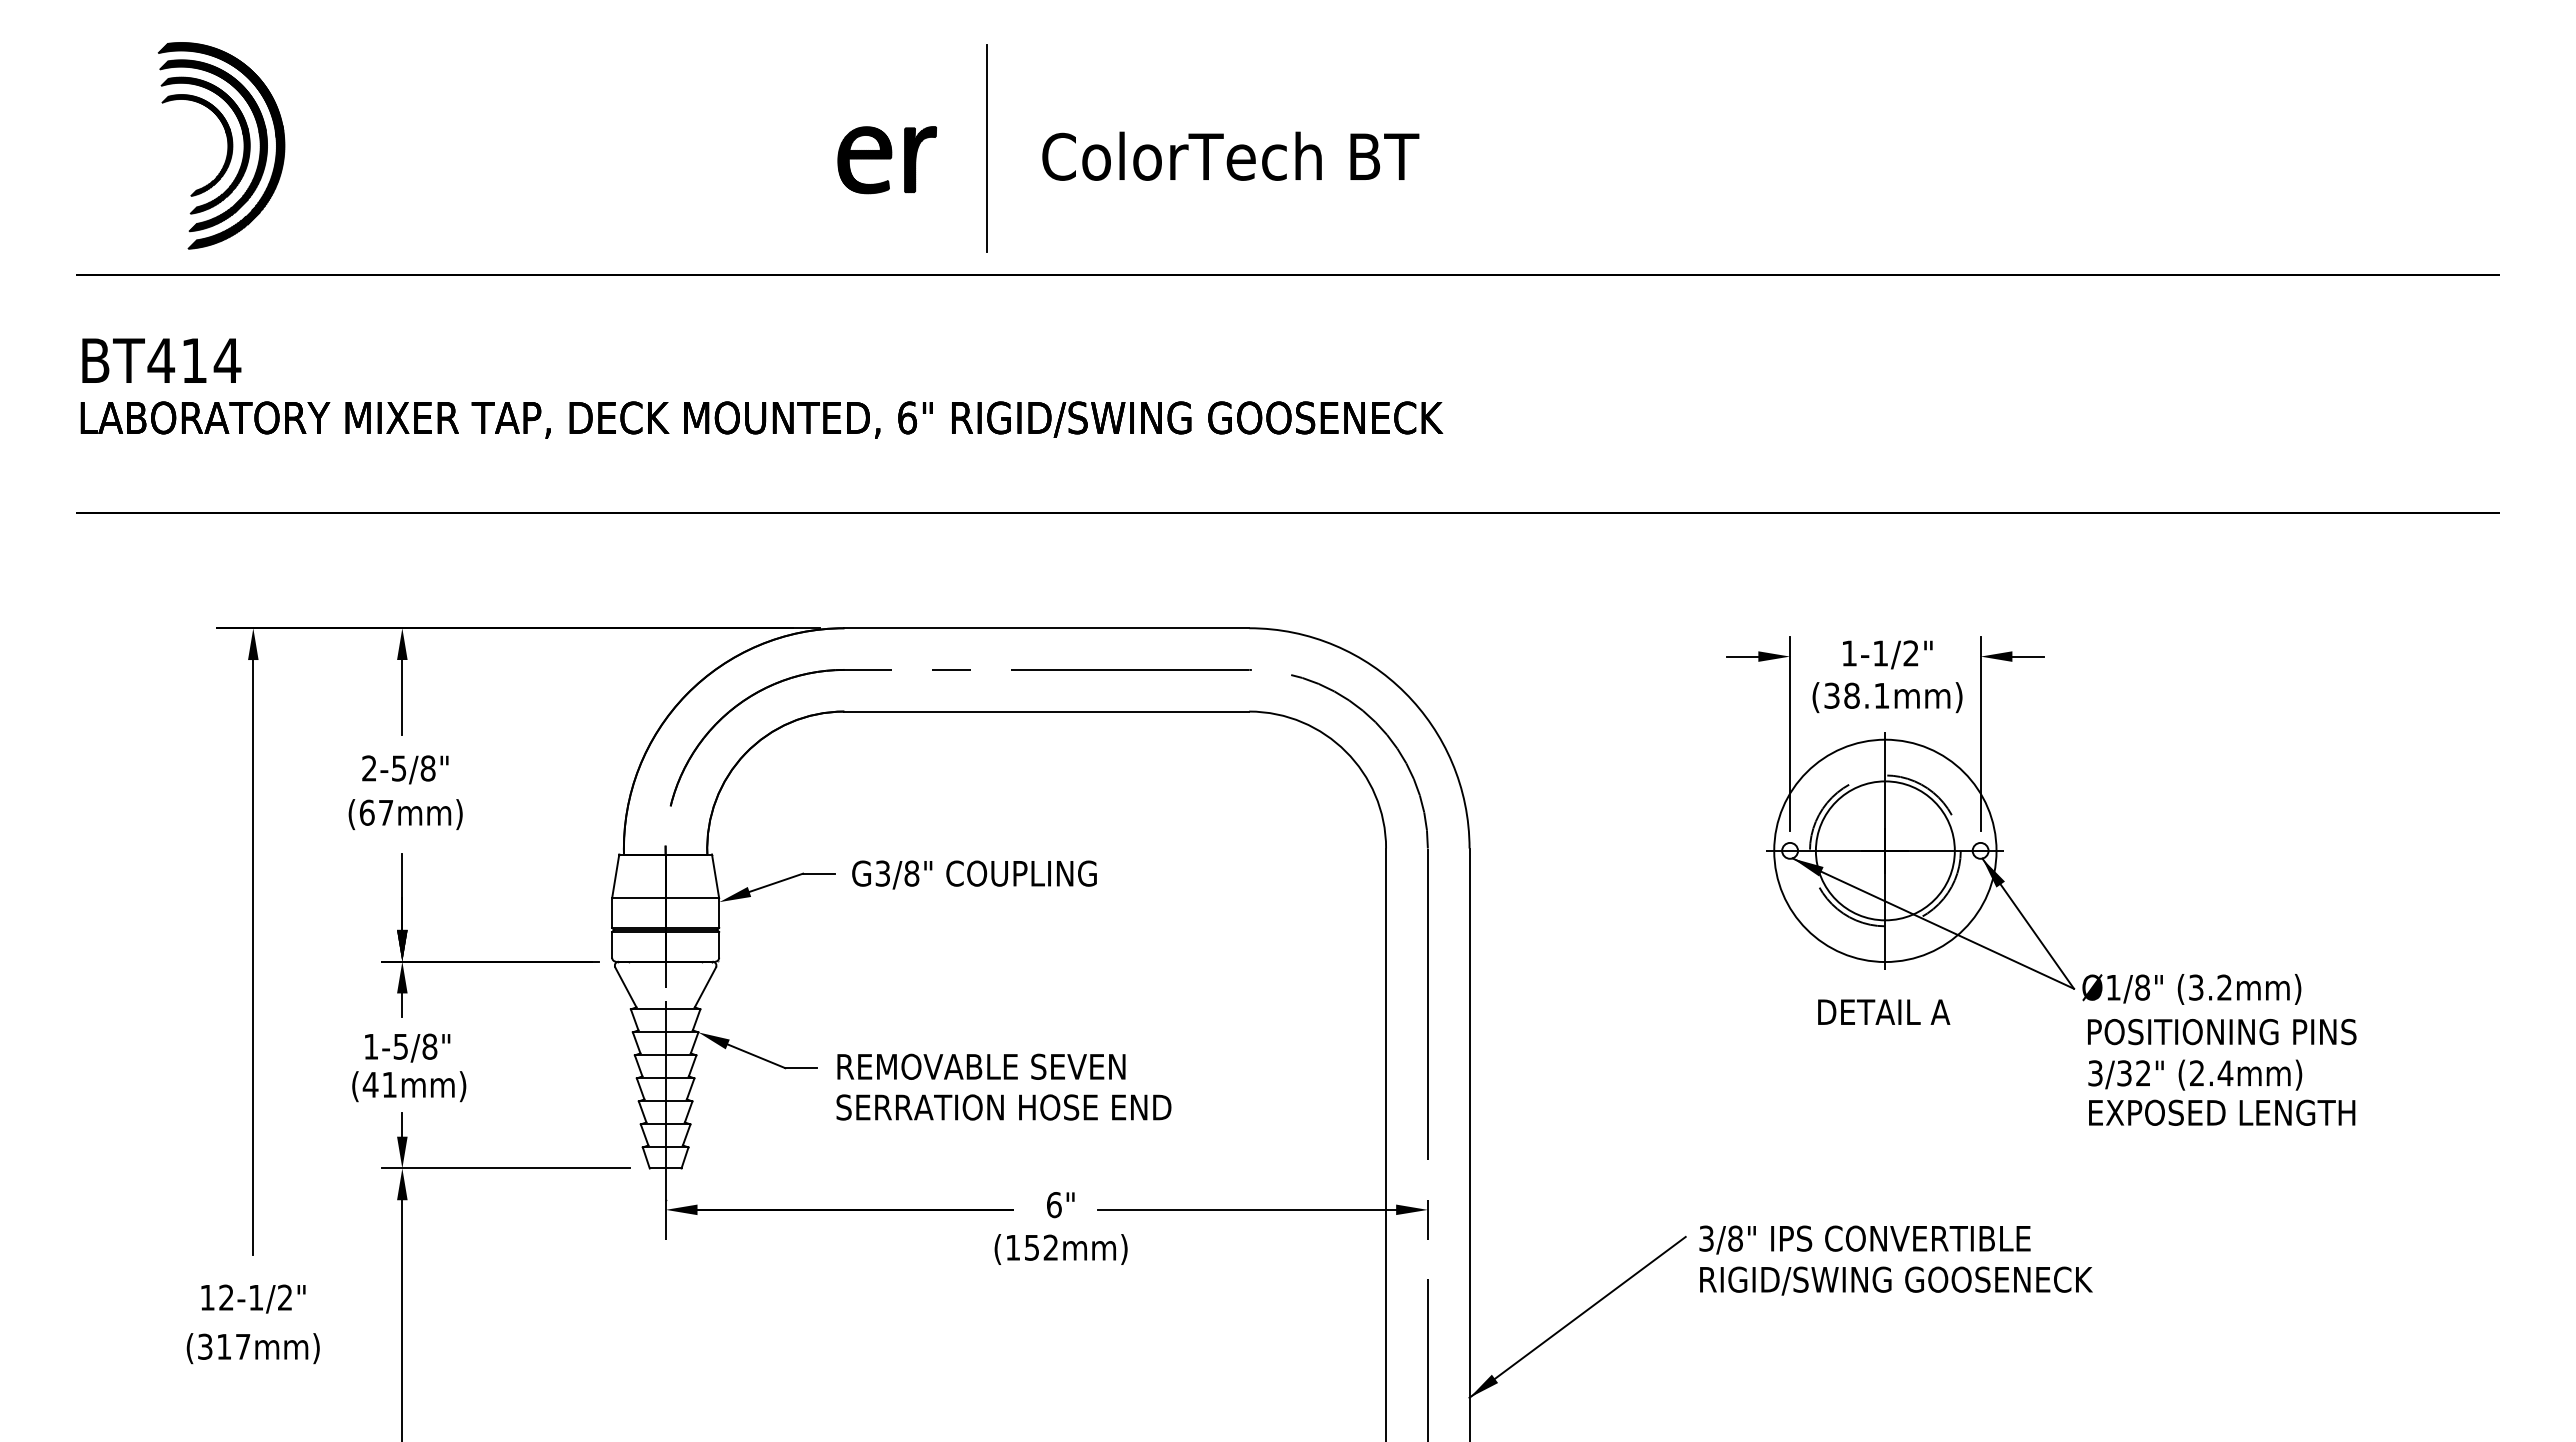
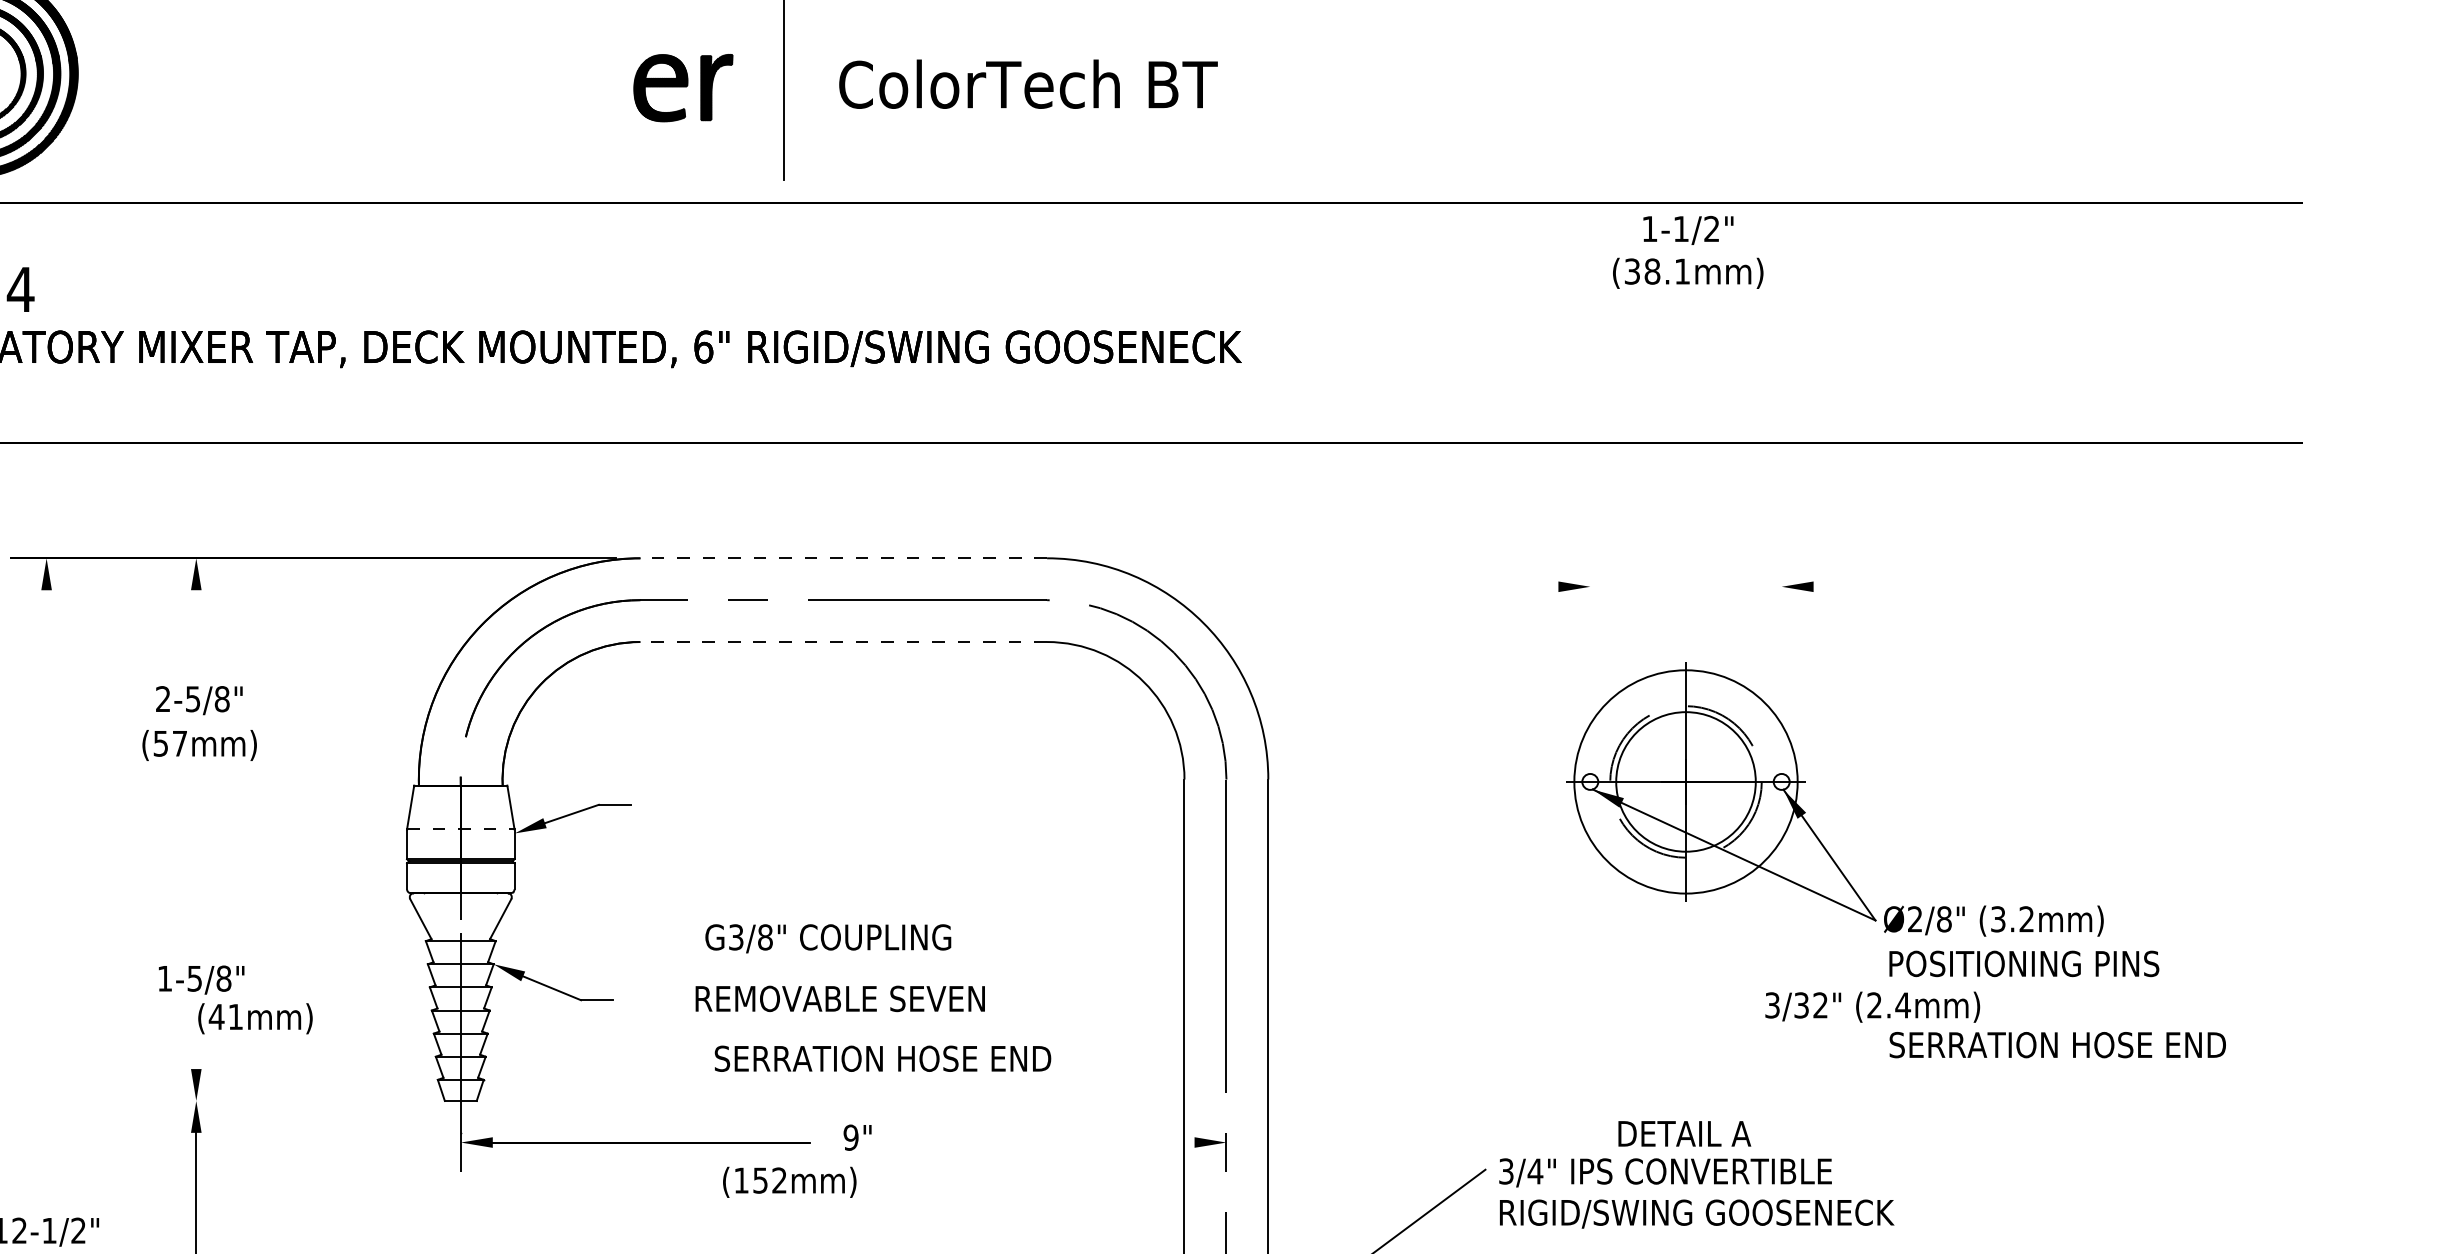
line: (1046, 628) -> (843, 558), solid -> dashed
line: (1742, 656) -> (1542, 586), removed
line: (2028, 656) -> (1829, 586), removed
text: (1887, 676) -> (1688, 252), moved
line: (402, 697) -> (196, 627), removed
line: (1046, 711) -> (843, 641), solid -> dashed
line: (1790, 733) -> (1590, 664), removed
line: (1980, 733) -> (1781, 664), removed
text: (366, 812) -> (160, 743), (67mm) -> (57mm)
text: (974, 874) -> (828, 938), moved
line: (665, 898) -> (460, 829), solid -> dashed
line: (253, 957) -> (46, 889), removed
part: (490, 961) -> (284, 893), removed
text: (2113, 987) -> (1915, 919), Ø1/8" -> Ø2/8"
text: (1884, 1011) -> (1685, 1133), moved
text: (981, 1066) -> (840, 998), moved
text: (2195, 1074) -> (1872, 1006), moved
text: (409, 1086) -> (255, 1018), moved
text: (1003, 1107) -> (882, 1058), moved
text: (2255, 1112) -> (2057, 1044), EXPOSED LENGTH -> SERRATION HOSE END
line: (402, 1124) -> (196, 1056), removed
line: (505, 1168) -> (299, 1100), removed
text: (1053, 1205) -> (850, 1138), 6" -> 9"
line: (1246, 1209) -> (1044, 1142), removed
text: (1735, 1238) -> (1535, 1171), 3/8" -> 3/4"
text: (1060, 1249) -> (789, 1182), moved

